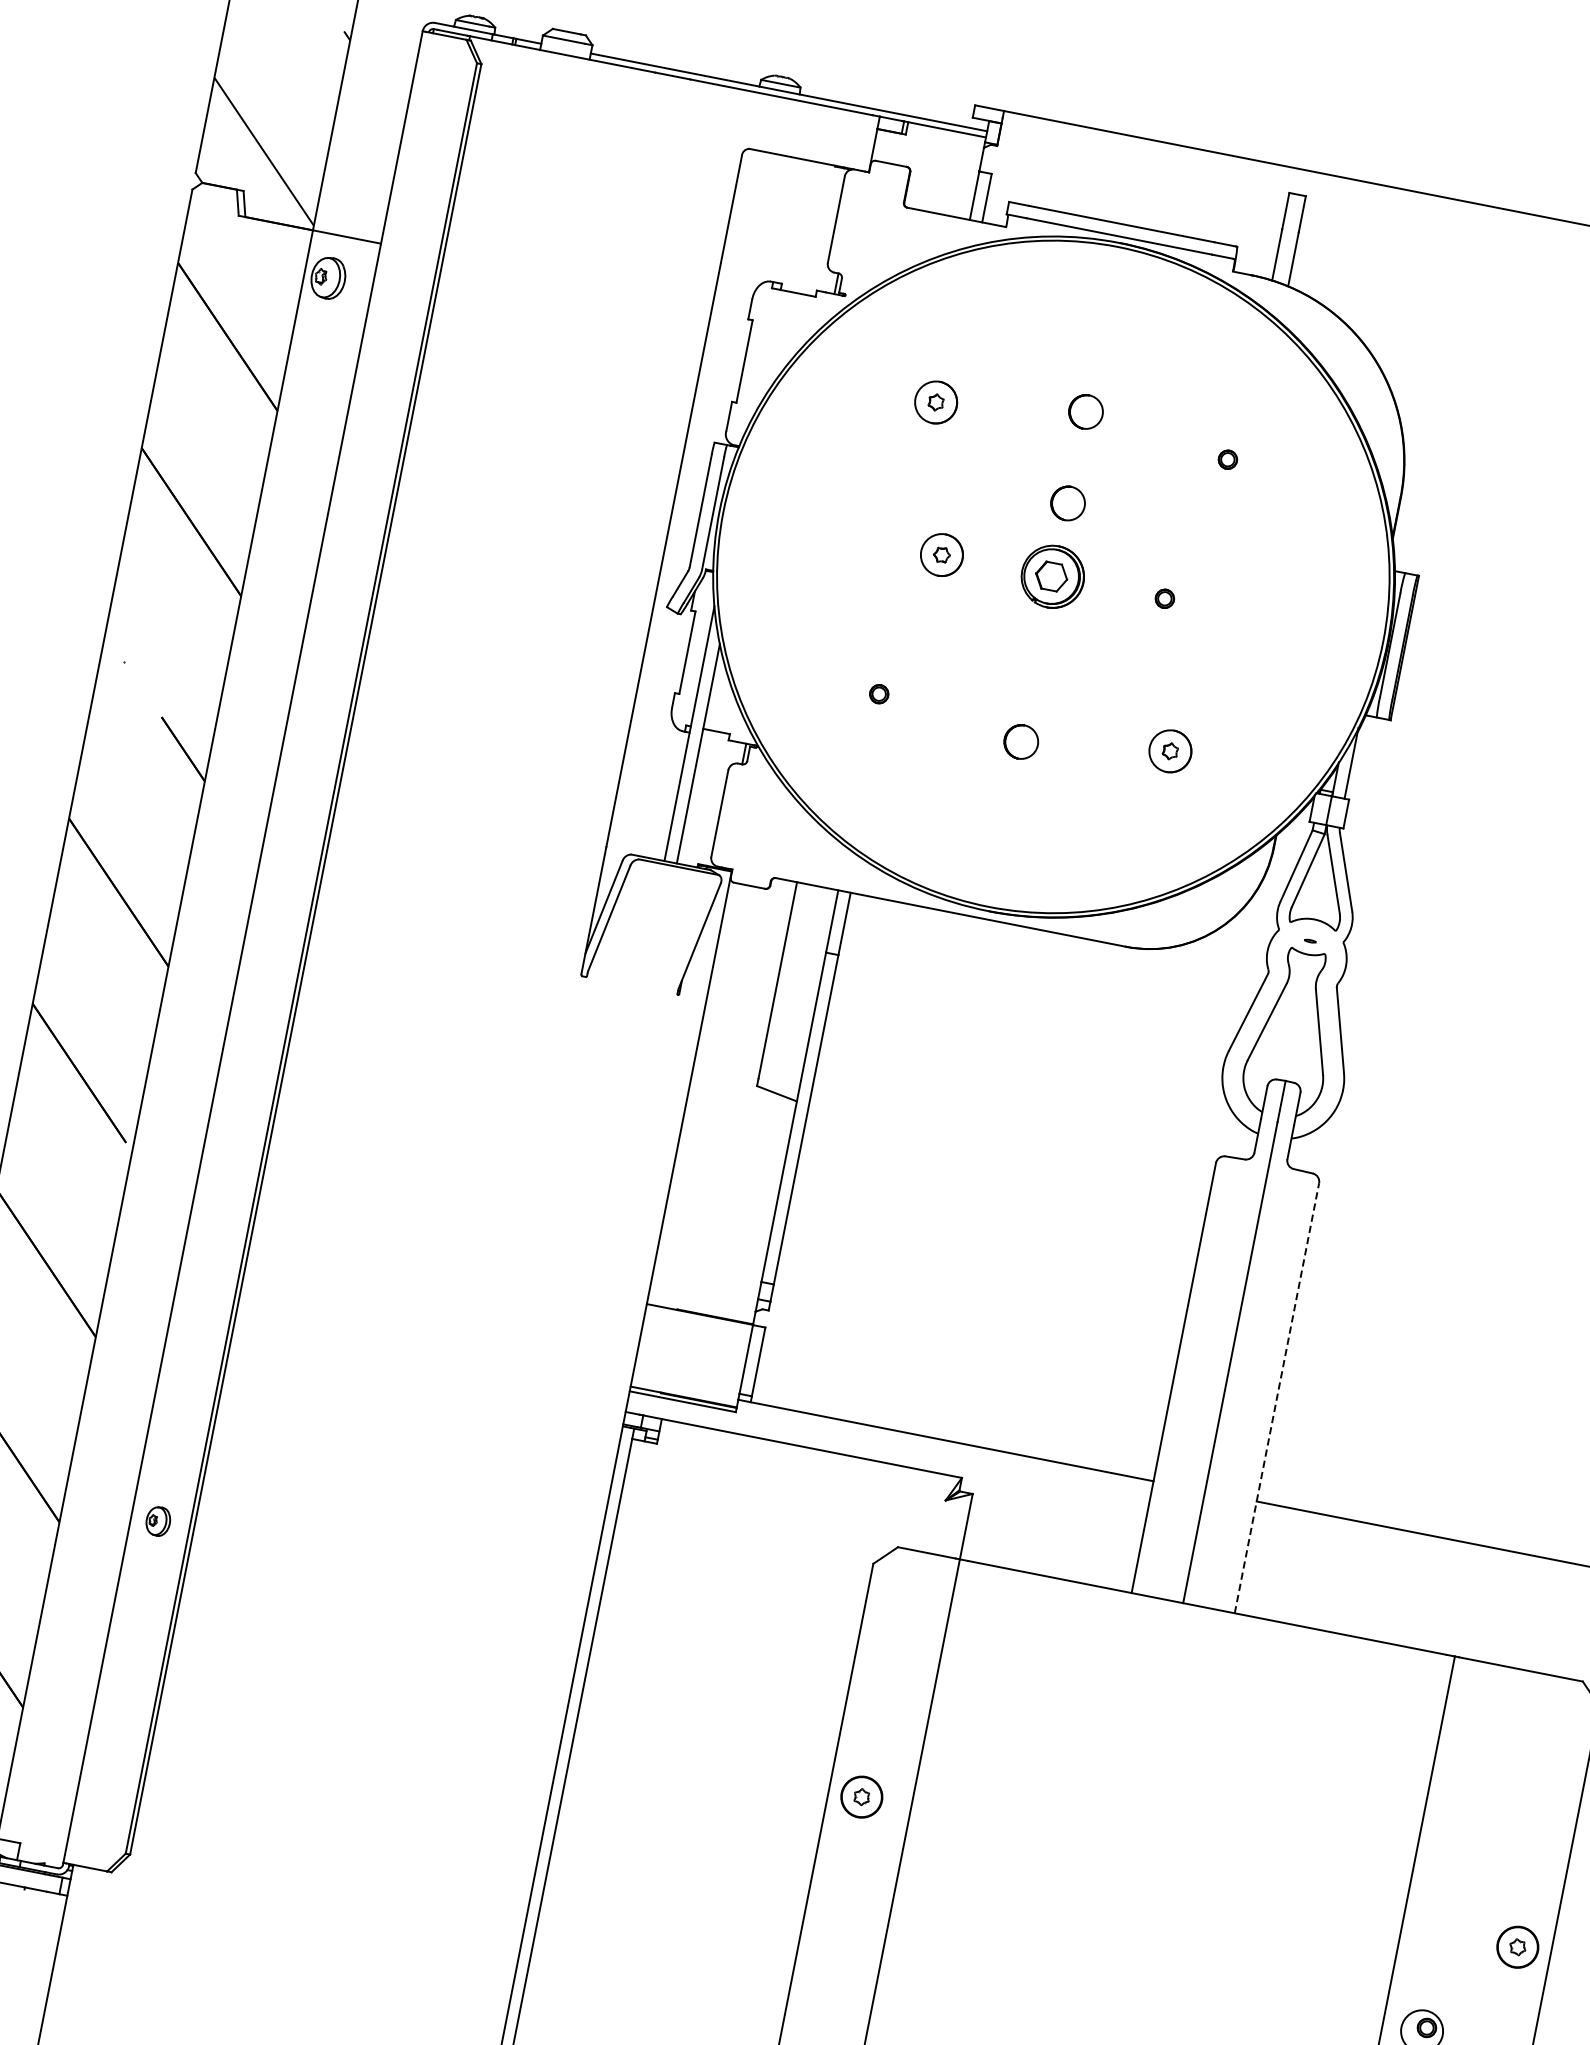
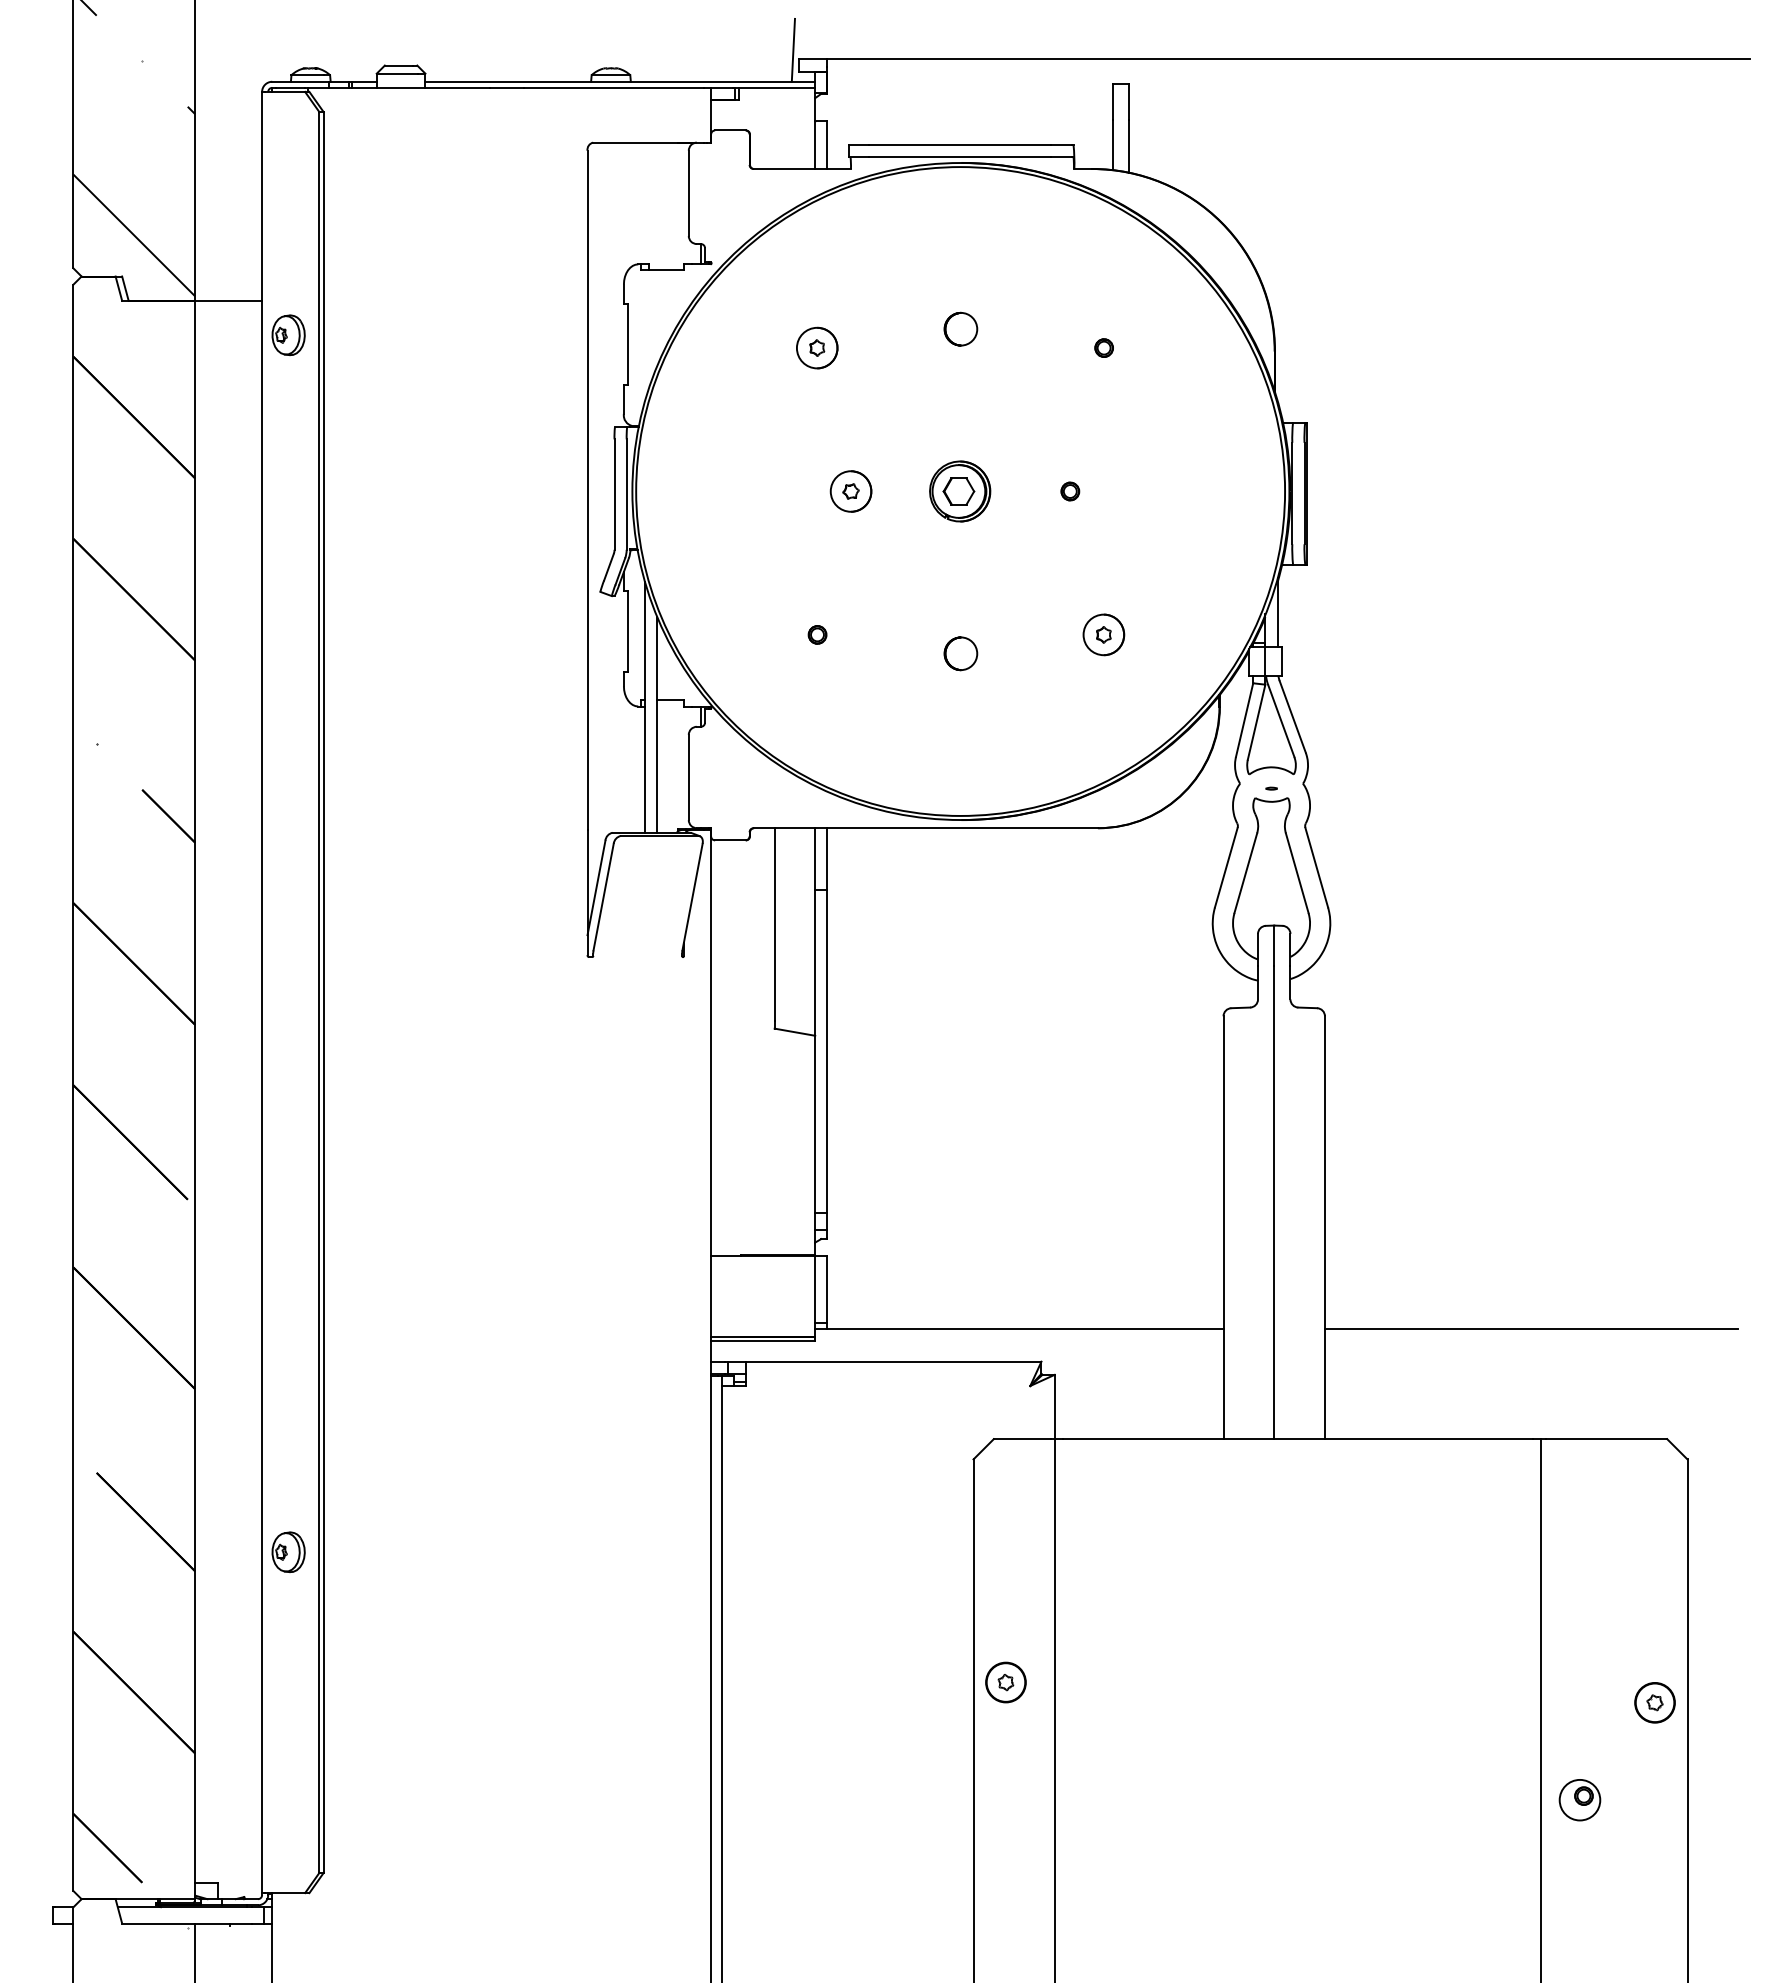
line: (970, 93) -> (792, 49), added
part: (328, 277) -> (288, 334), moved
part: (1067, 502) -> (960, 418), removed
line: (1276, 1397) -> (1324, 1227), dashed -> solid
part: (158, 1520) -> (288, 1551), size x1.43

